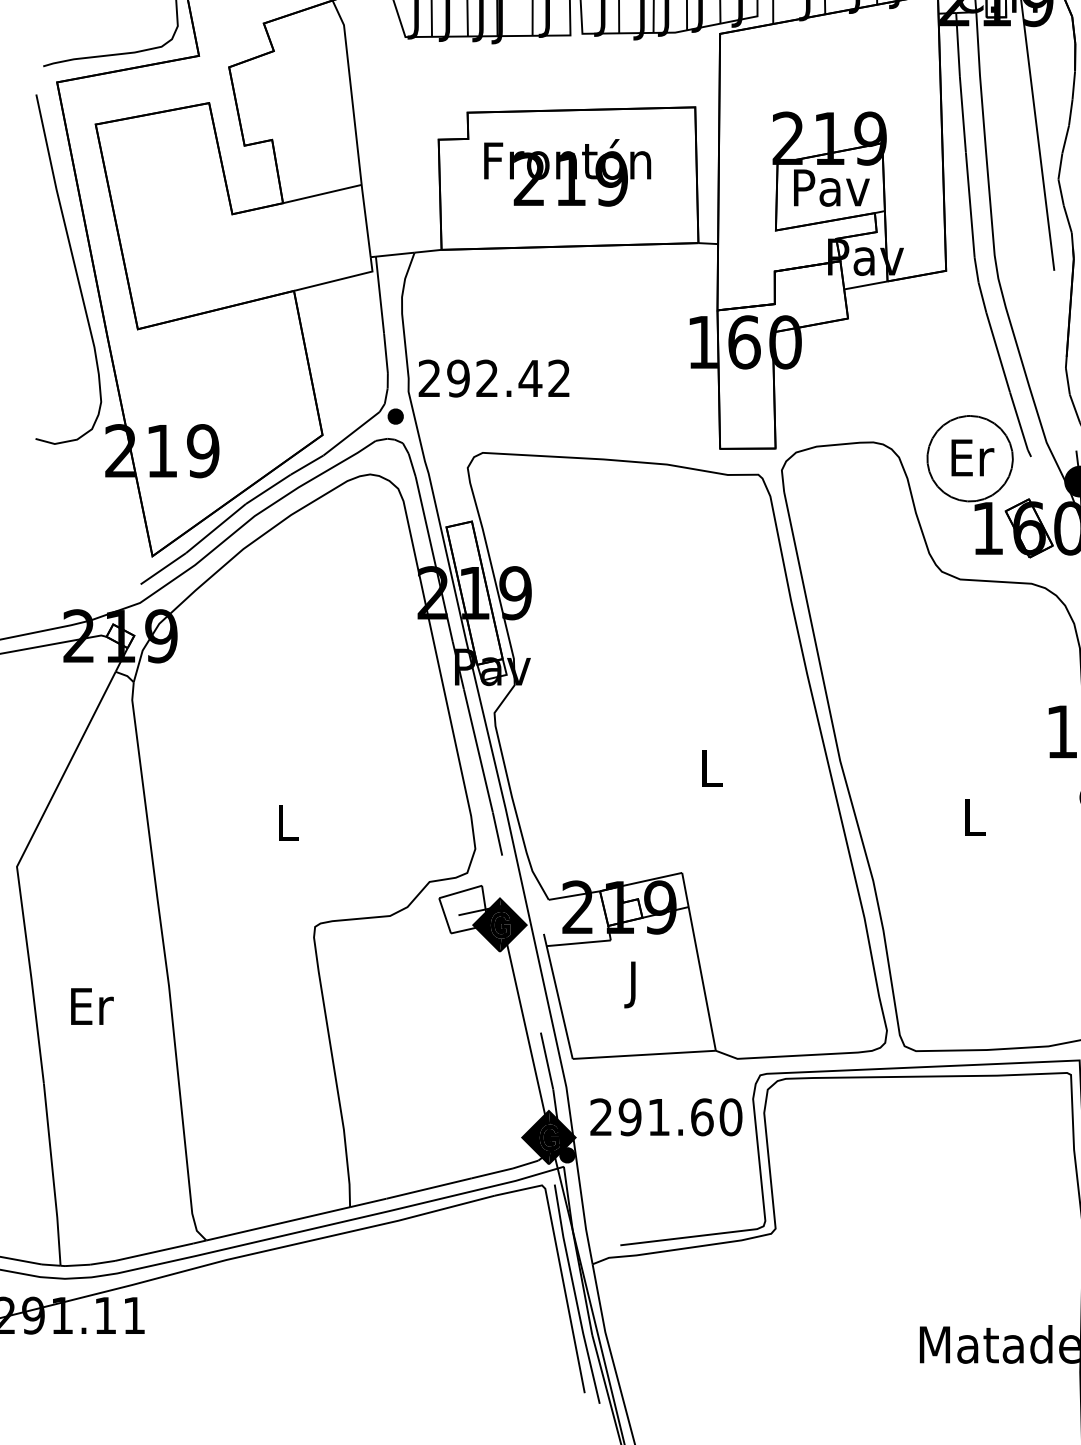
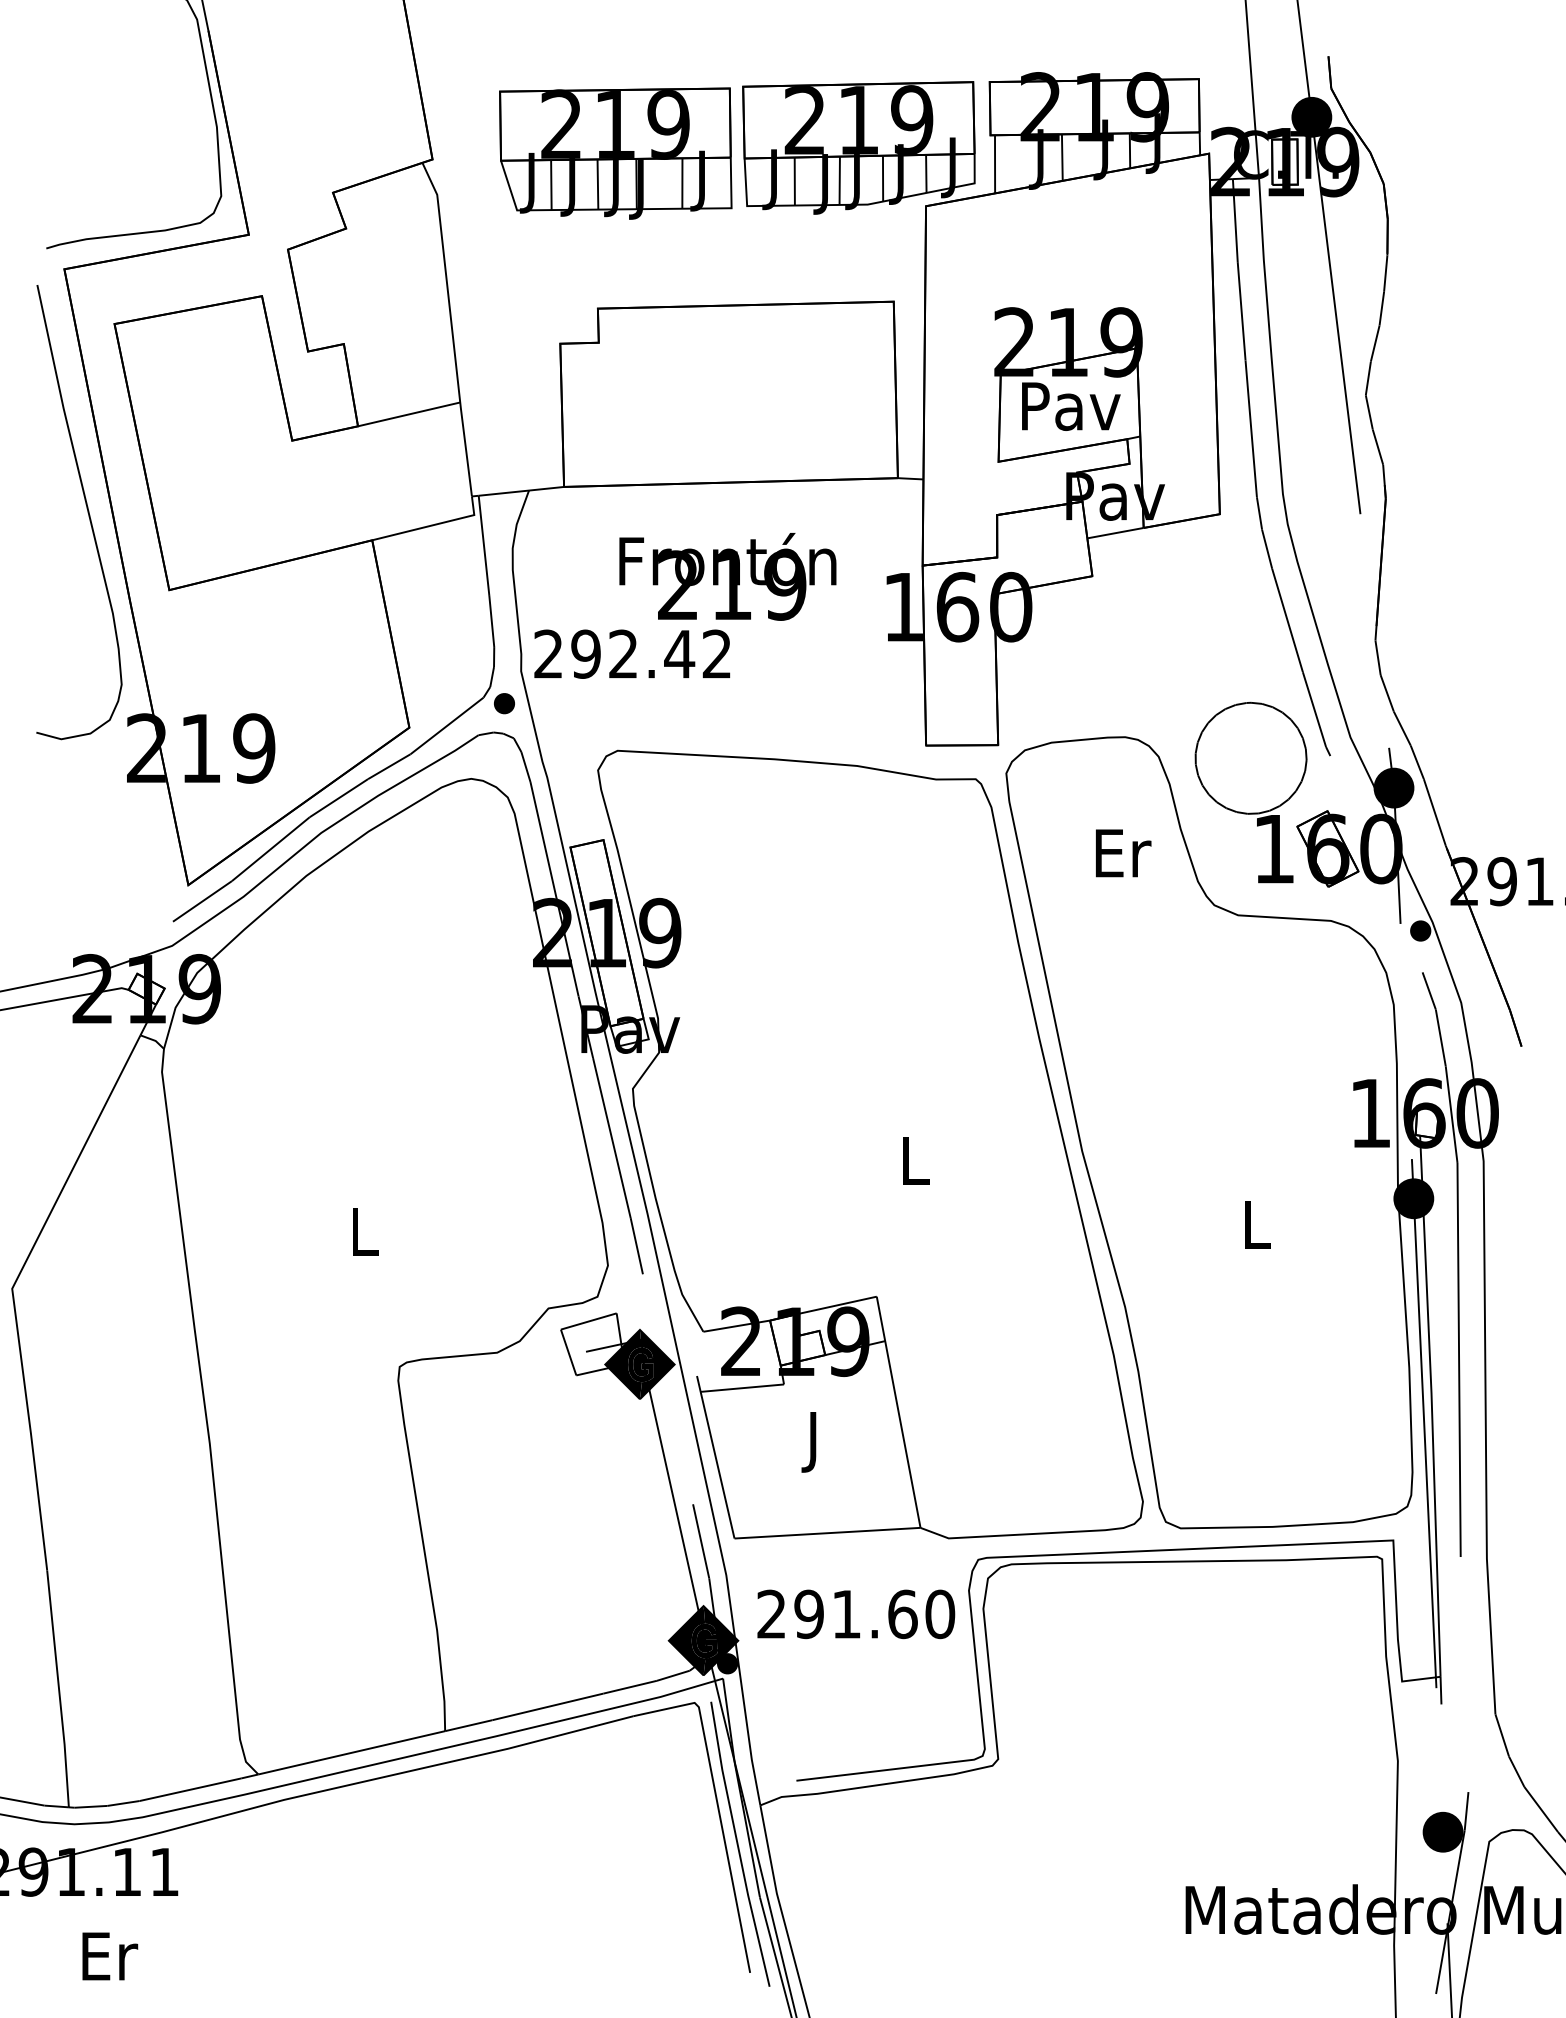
text: (567, 172) -> (727, 576), moved
text: (972, 458) -> (1123, 853), moved
text: (92, 1006) -> (110, 1956), moved

